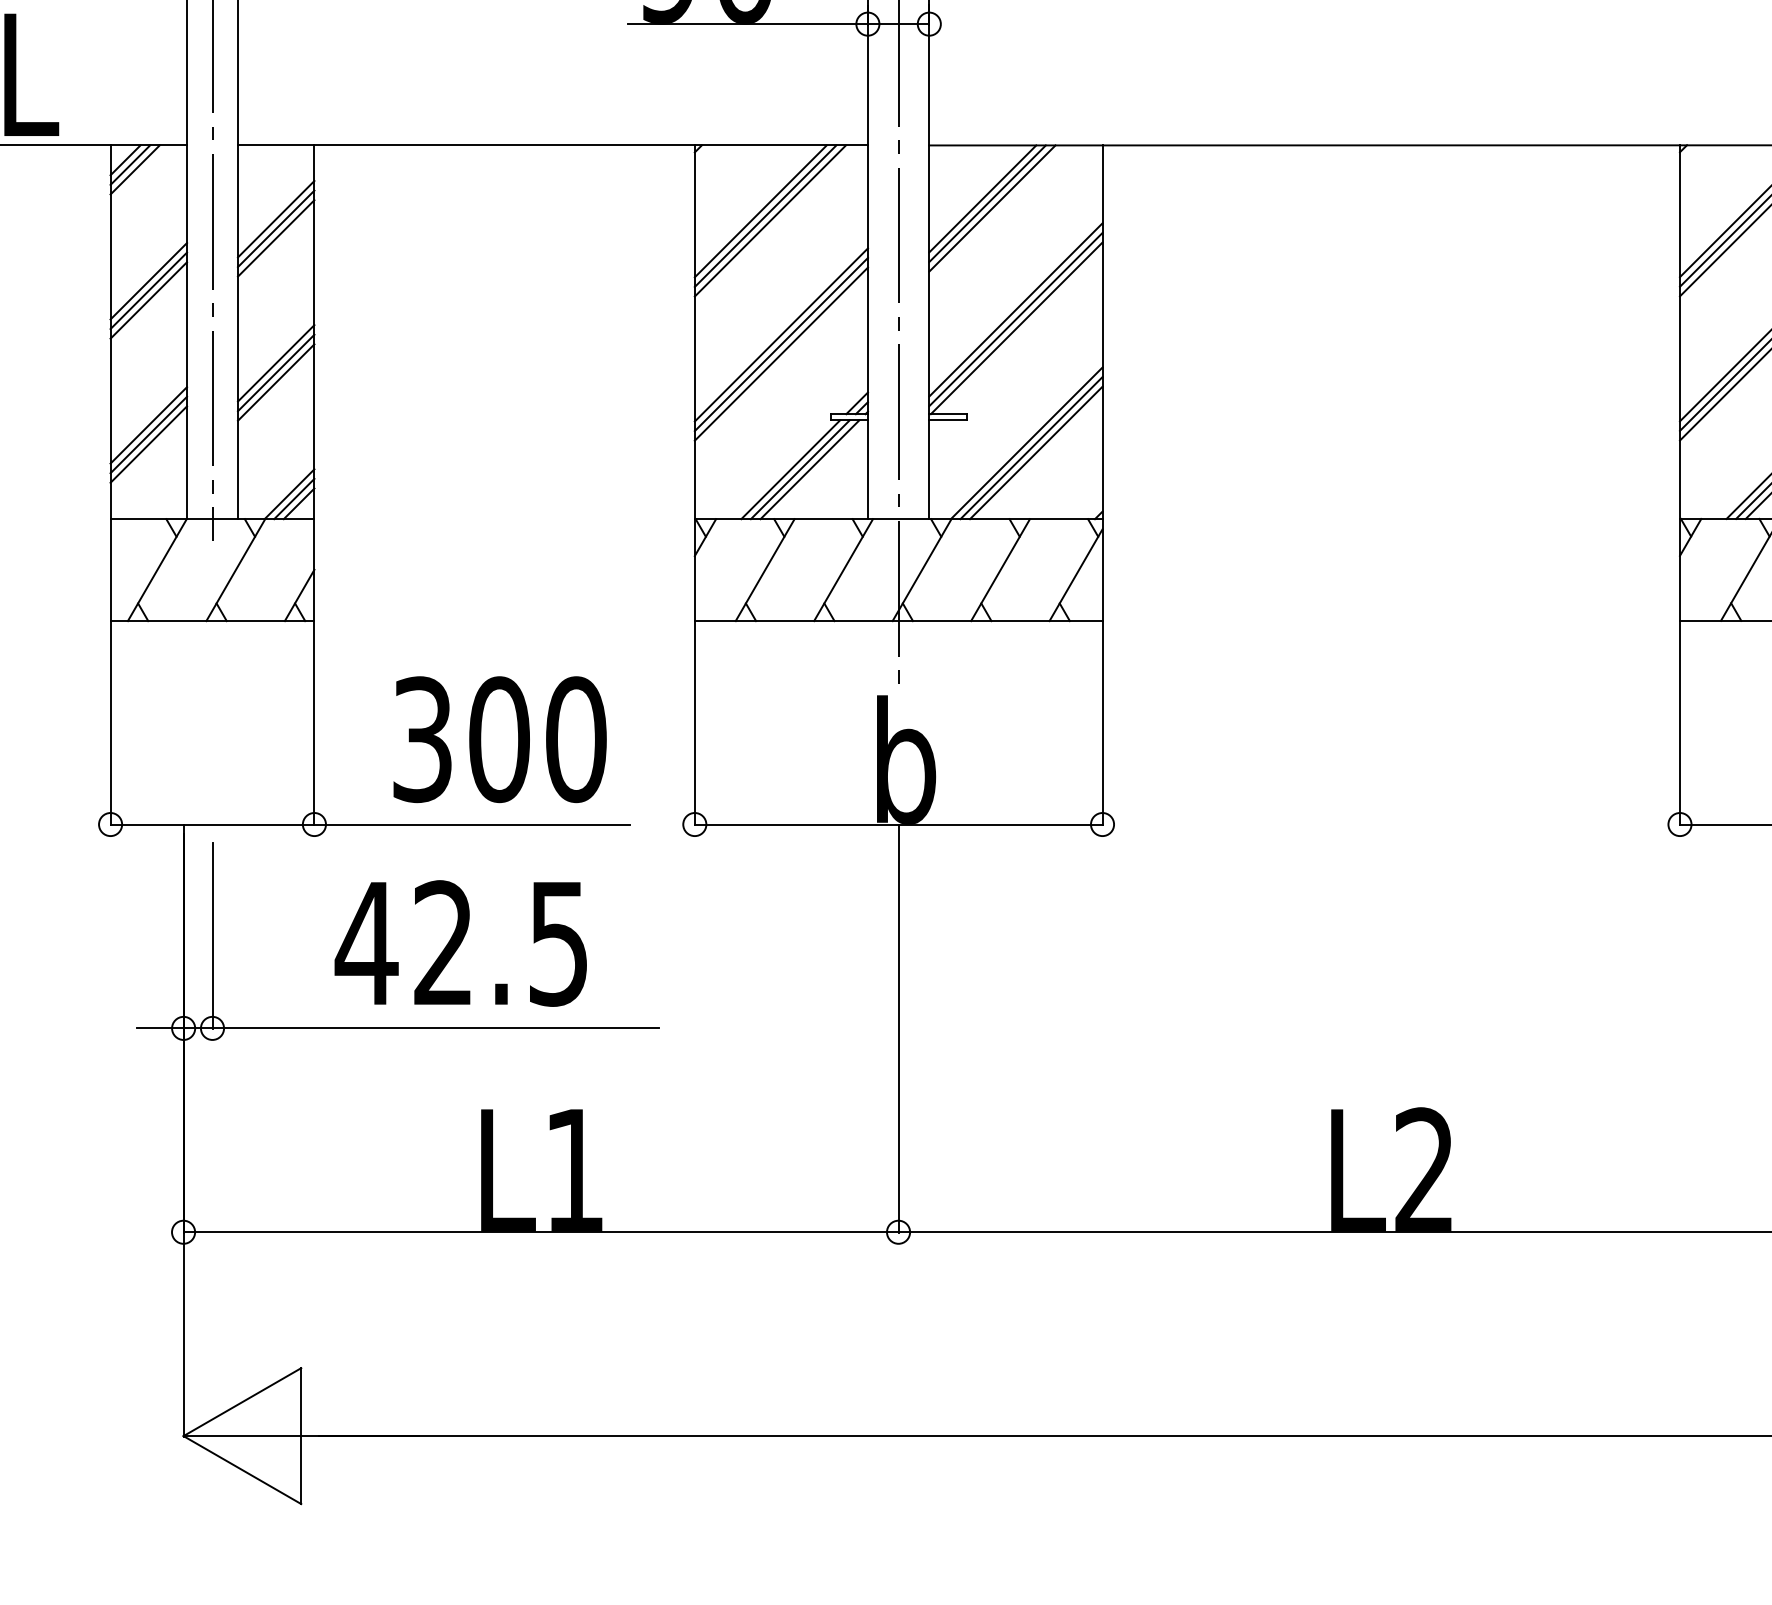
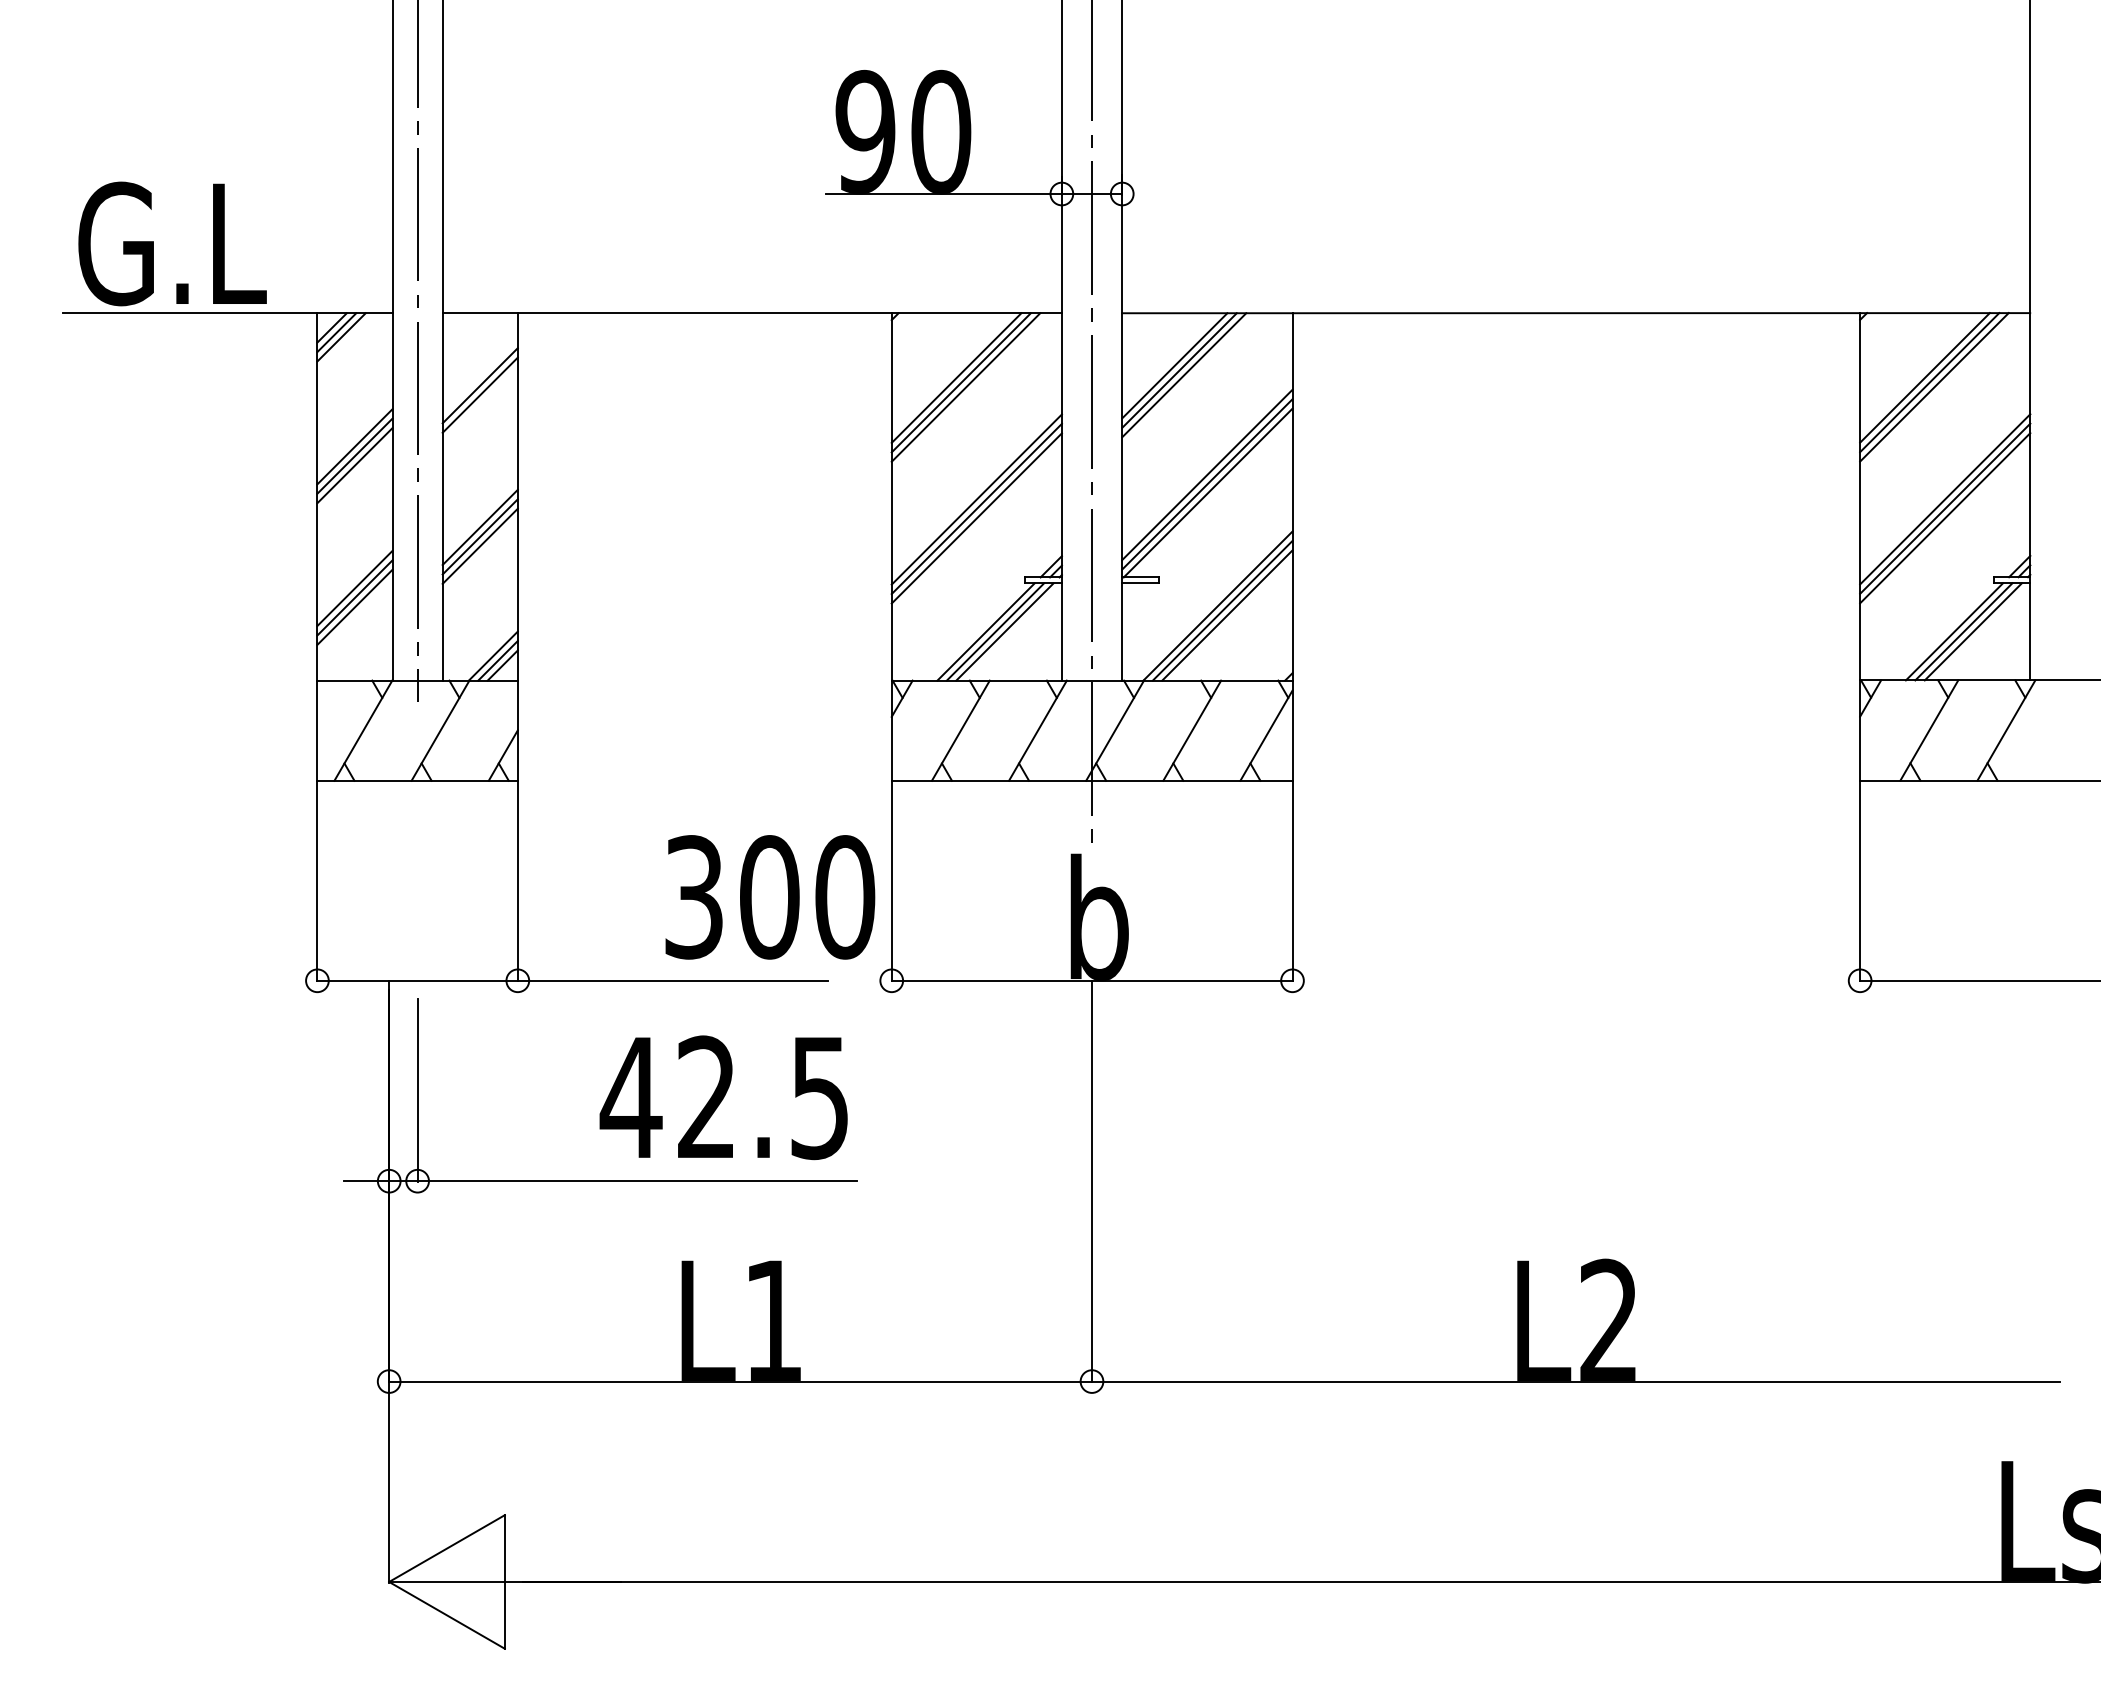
line: (275, 238) -> (479, 404), removed
text: (500, 739) -> (770, 897), moved
text: (460, 943) -> (723, 1097), moved

